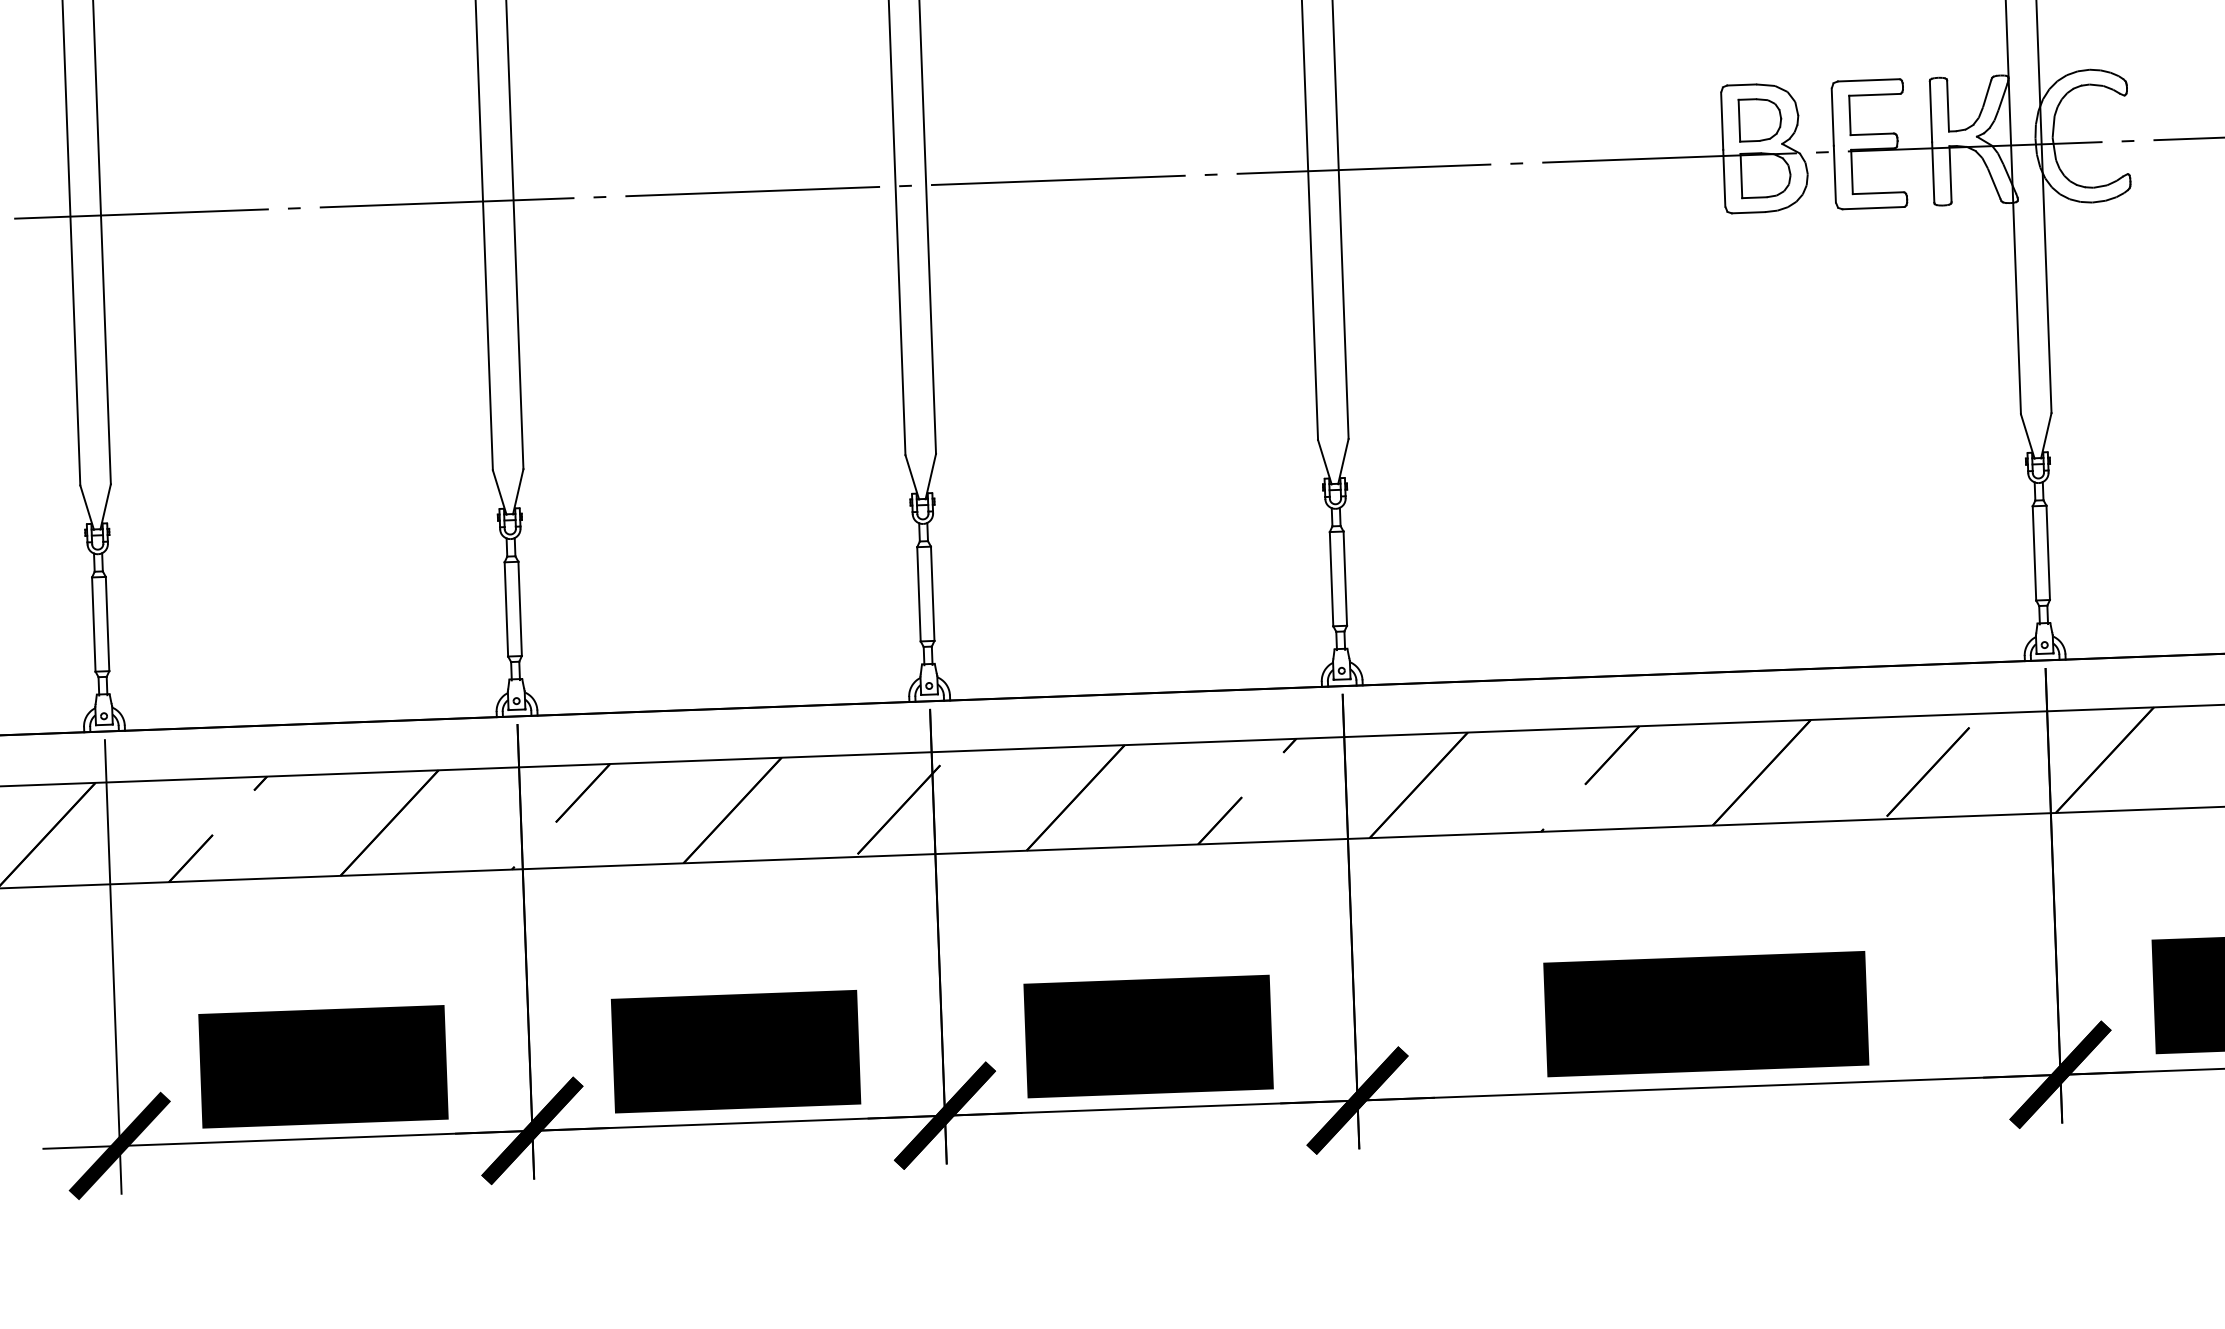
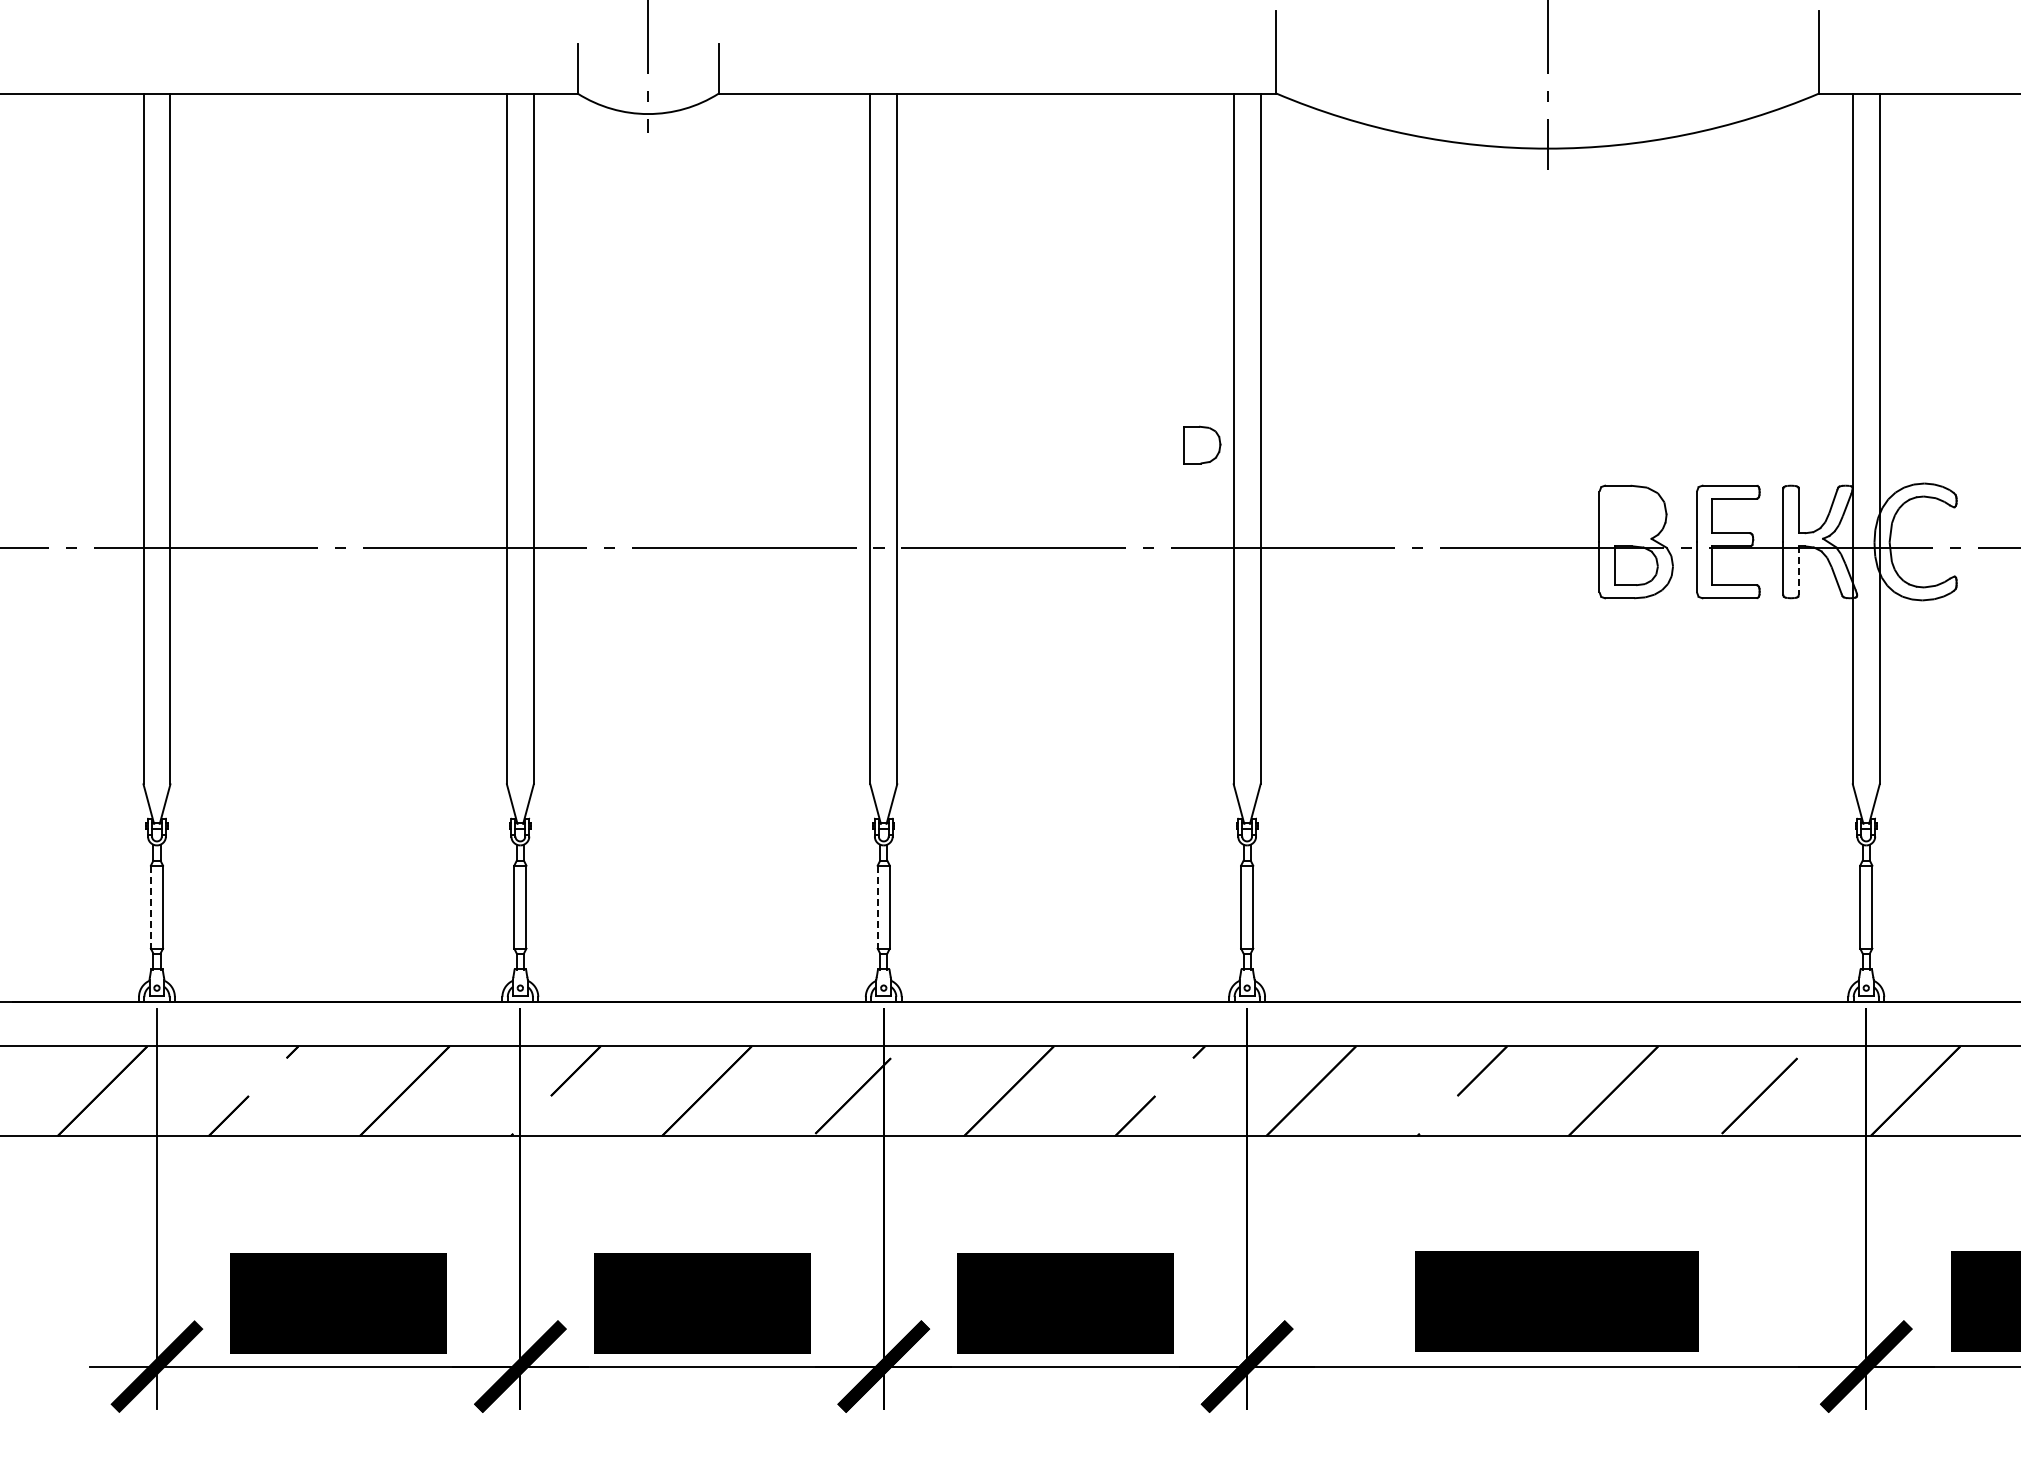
part: (1760, 119) -> (1202, 444), moved
line: (1950, 173) -> (1798, 570), solid -> dashed
line: (918, 594) -> (877, 907), solid -> dashed
line: (93, 624) -> (150, 907), solid -> dashed

